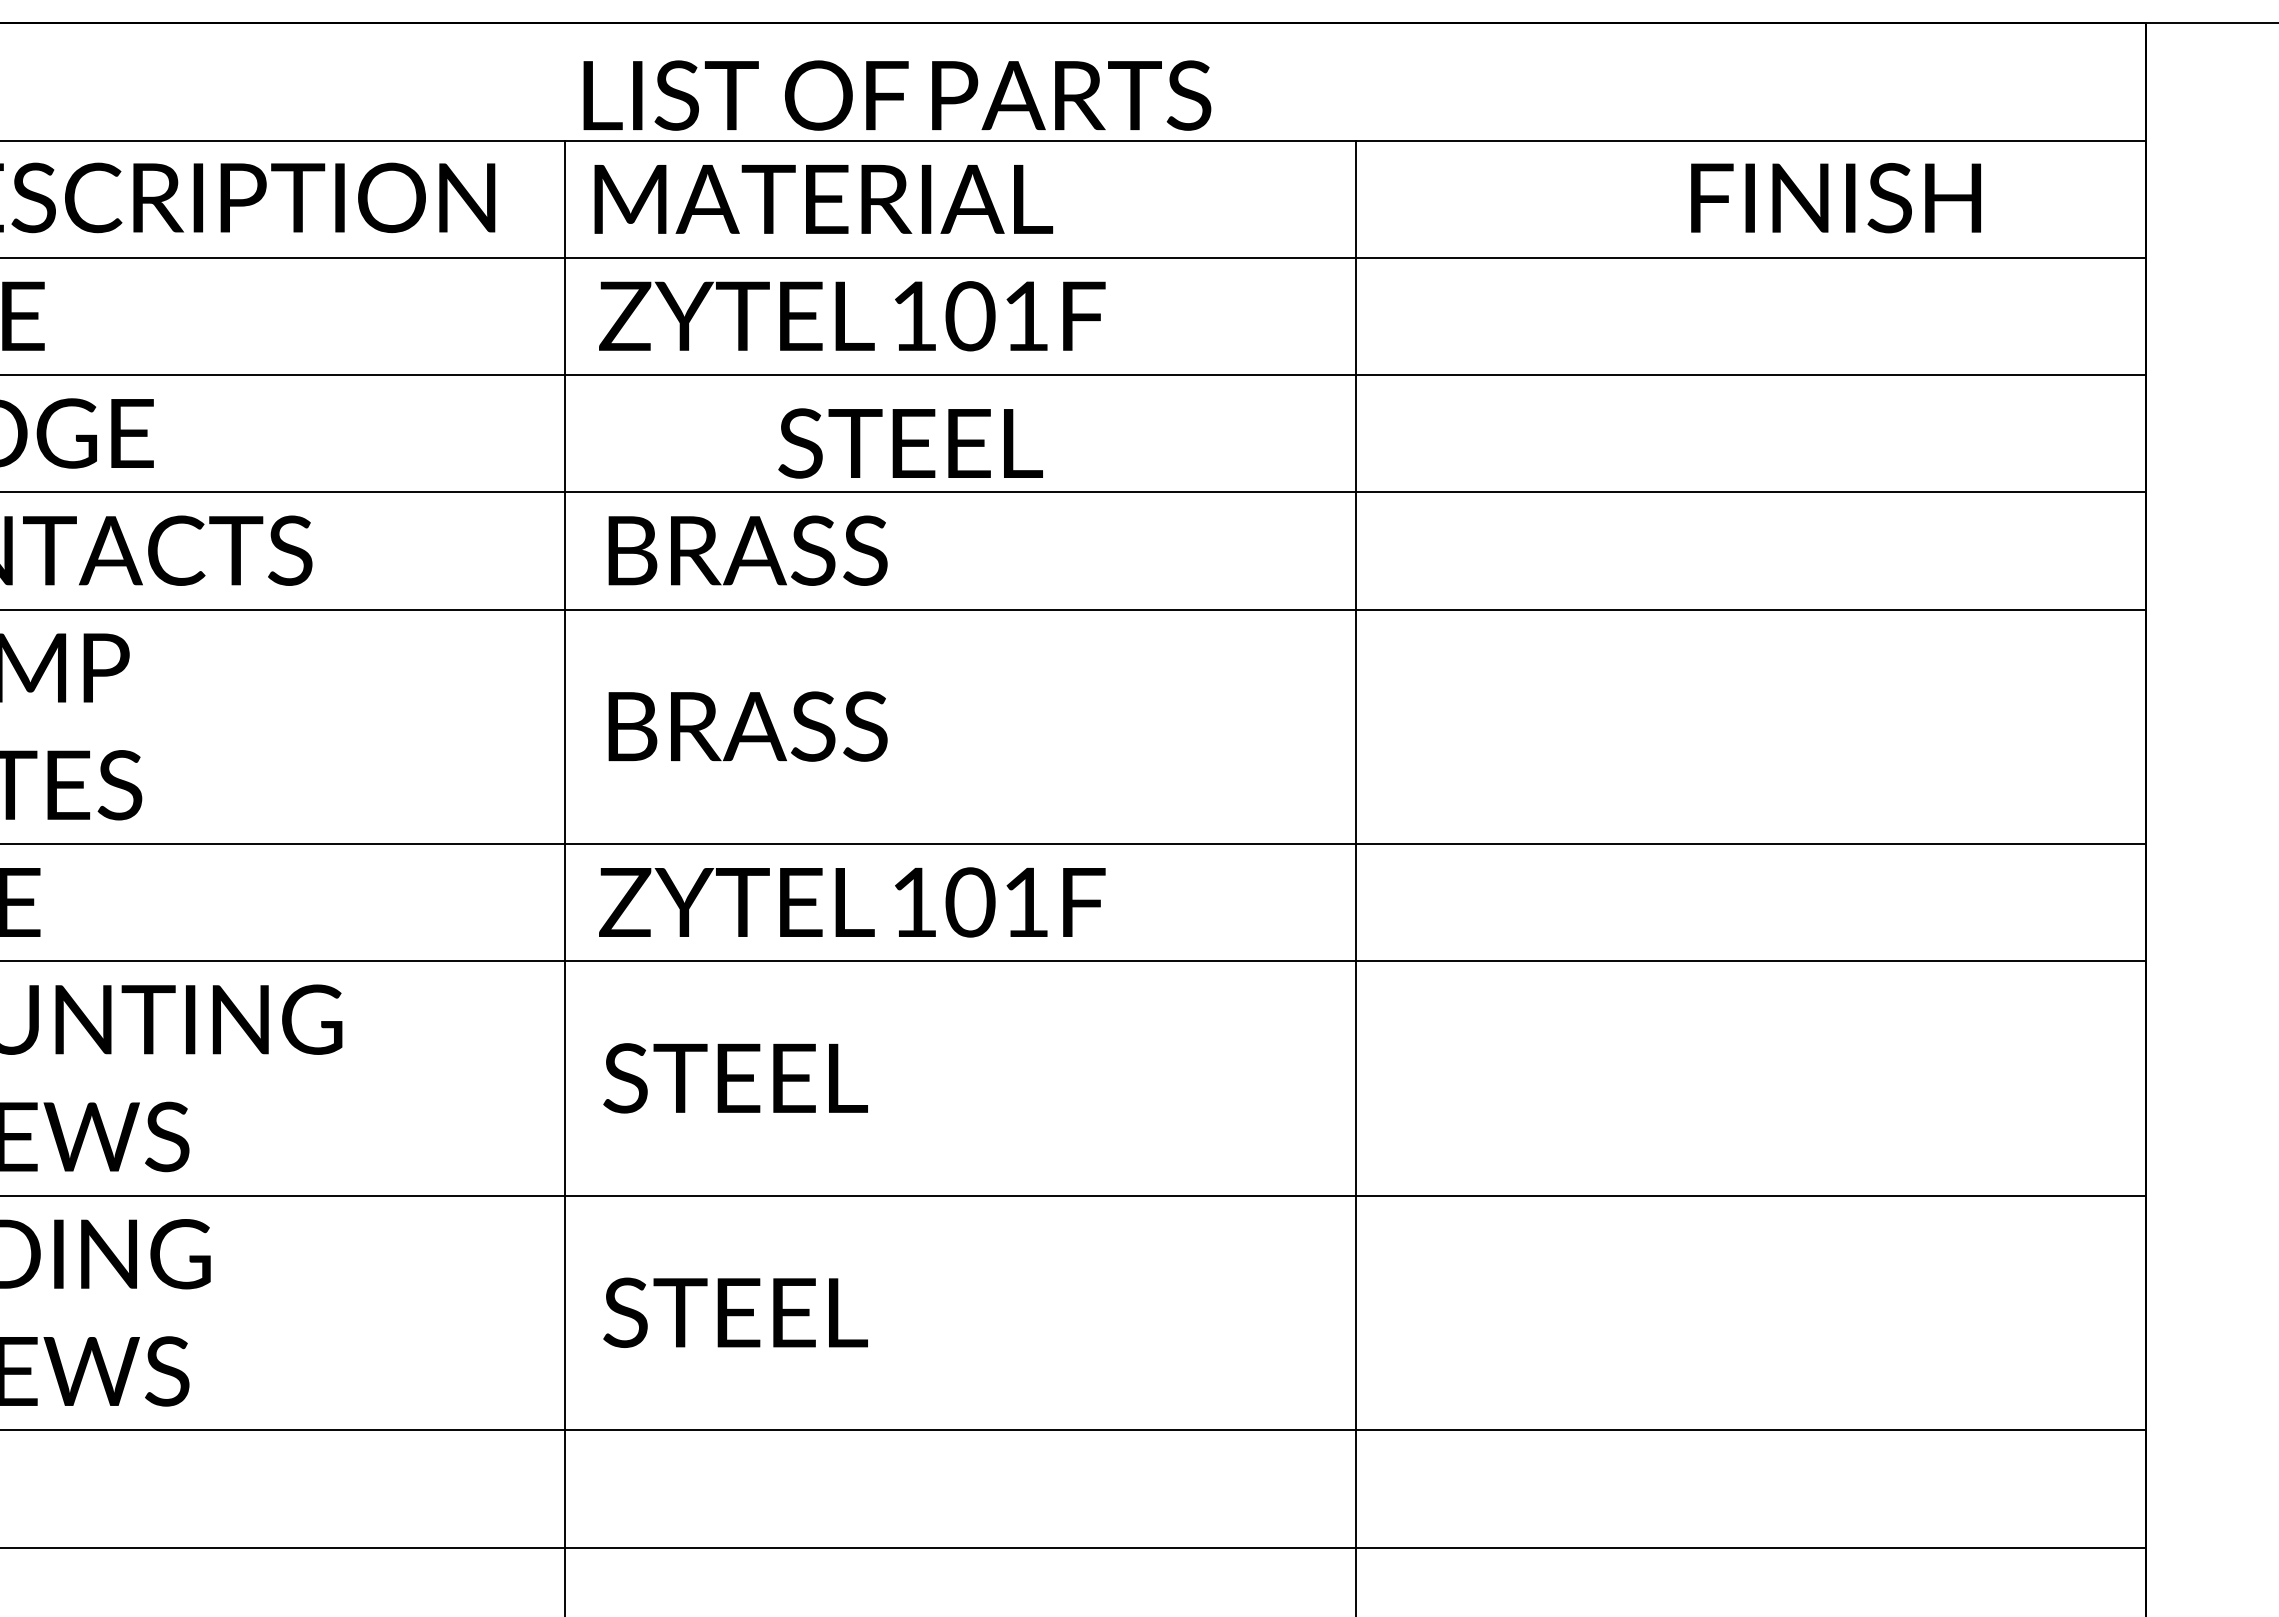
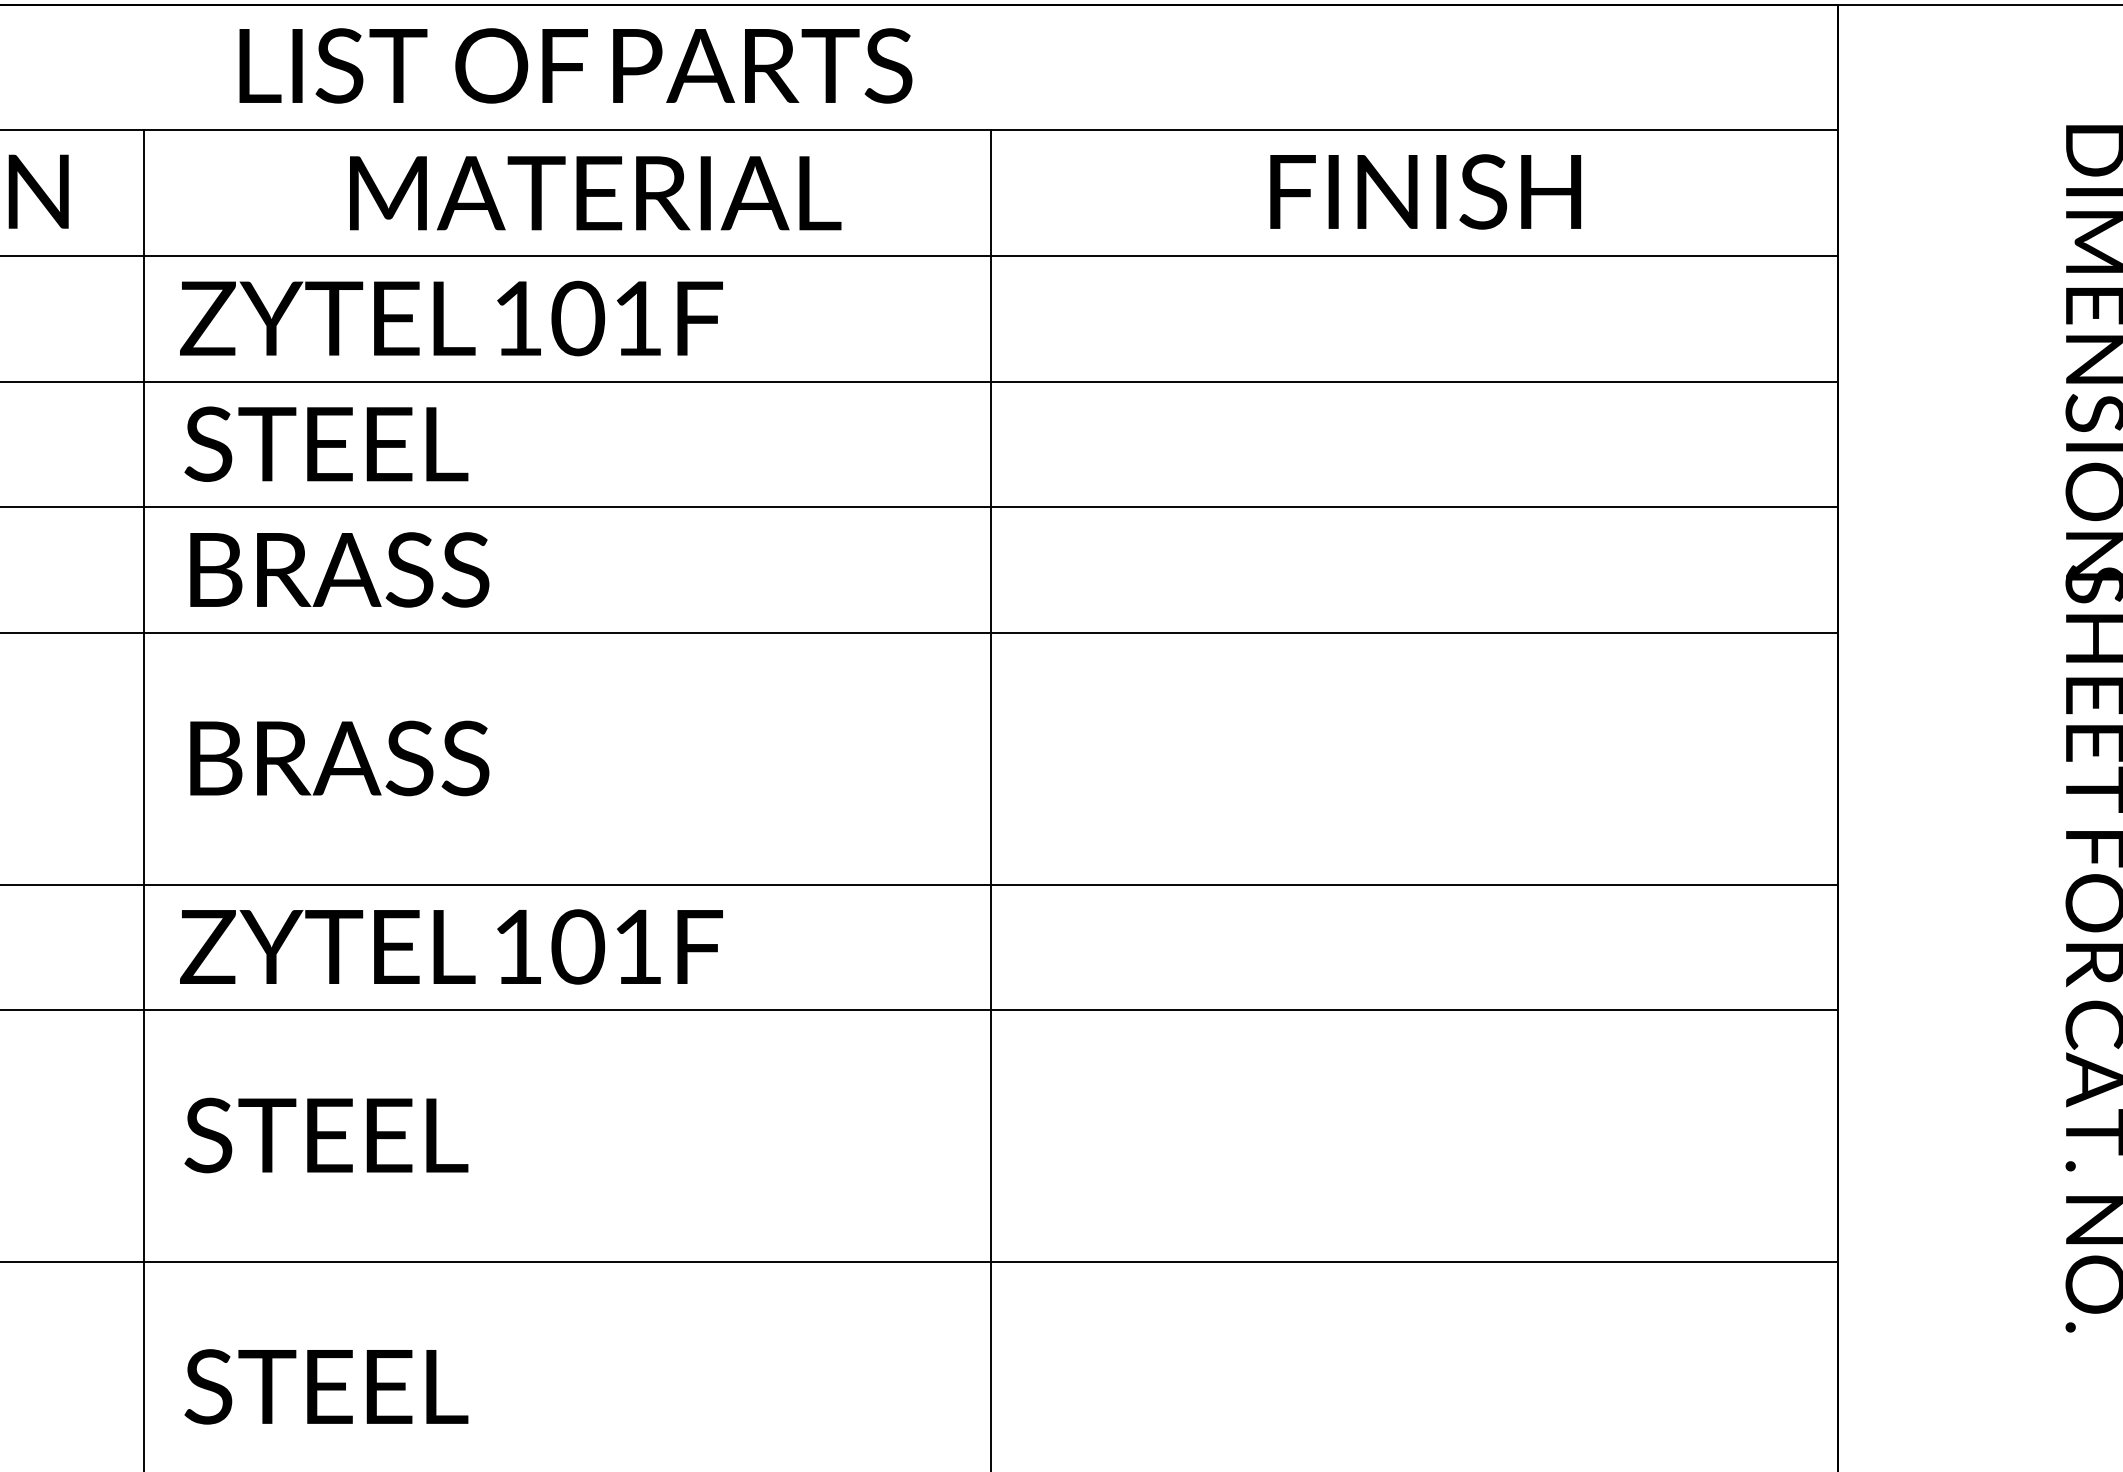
text: (897, 95) -> (576, 65), moved
text: (1835, 198) -> (1425, 192), moved
text: (823, 199) -> (595, 193), moved
text: (910, 443) -> (326, 444), moved

